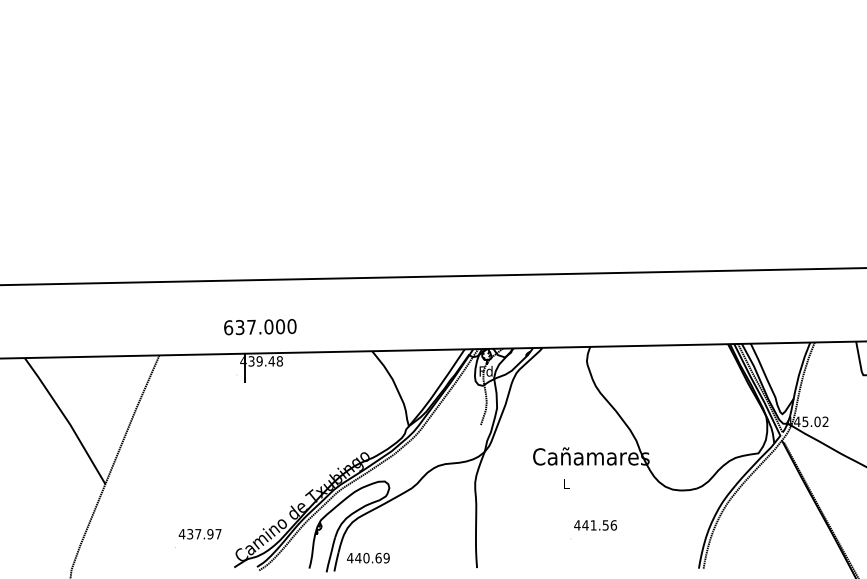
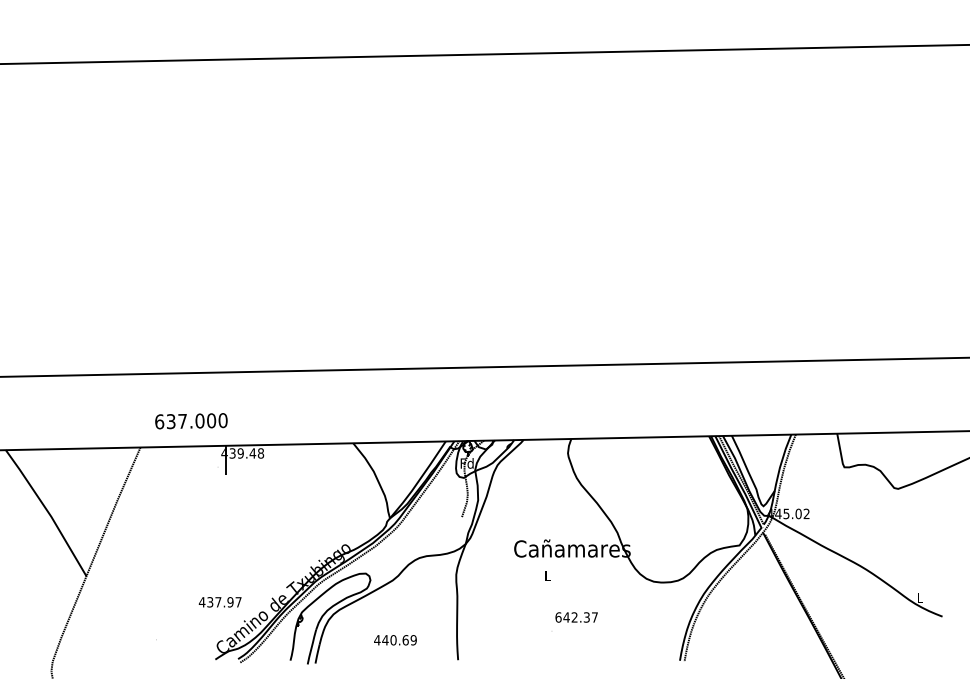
text: (260, 327) -> (191, 421), moved
text: (595, 525) -> (576, 617), 441.56 -> 642.37
text: (199, 534) -> (219, 602), moved
text: (368, 558) -> (395, 640), moved

